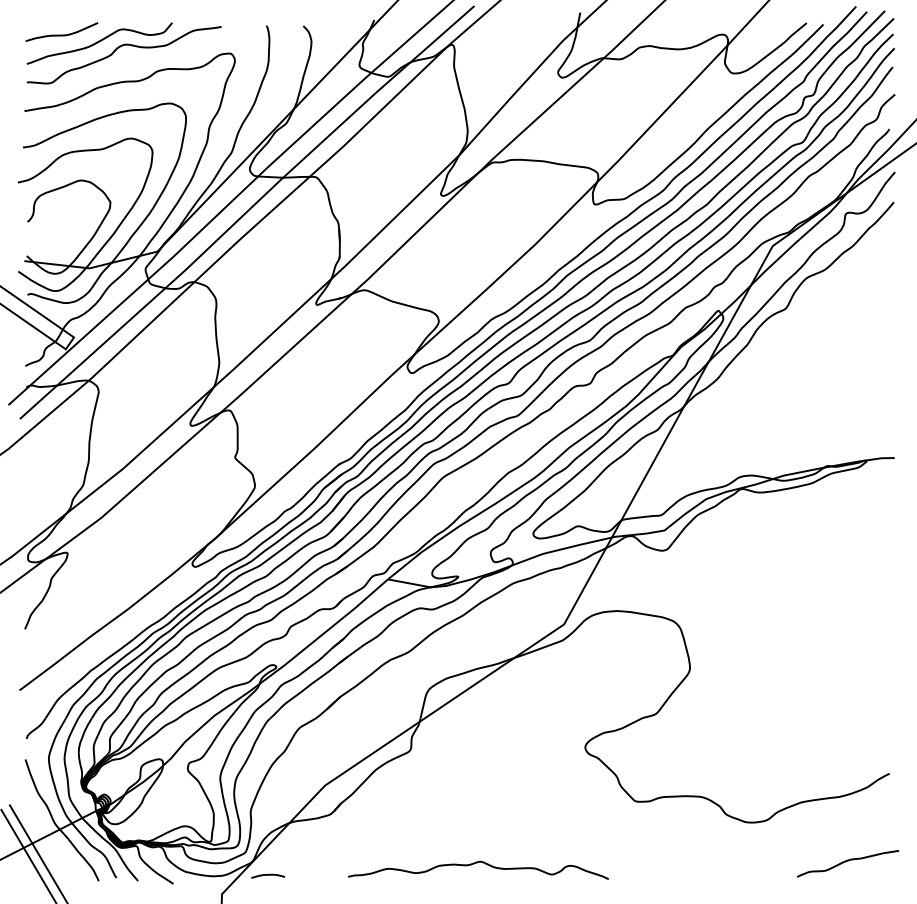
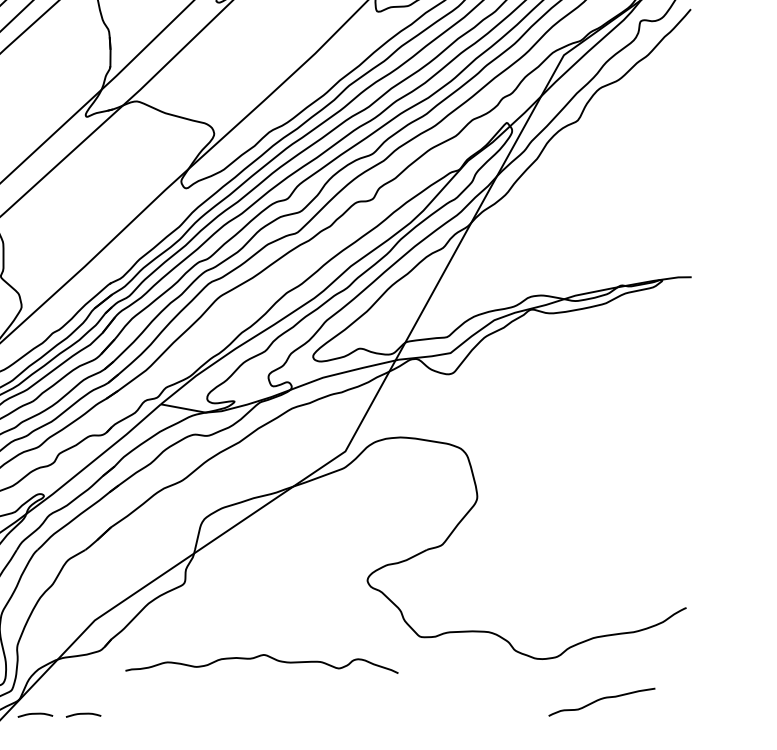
curve: (848, 861) -> (602, 699), moved
curve: (477, 863) -> (260, 656), moved
curve: (314, 875) -> (83, 714), added

